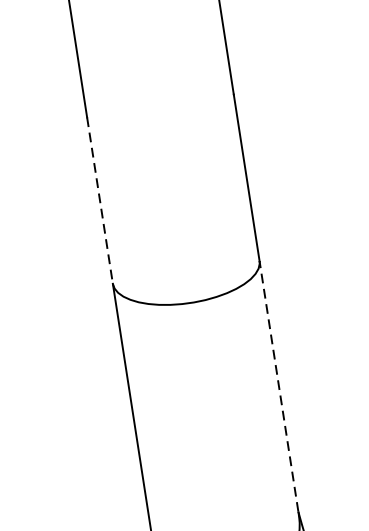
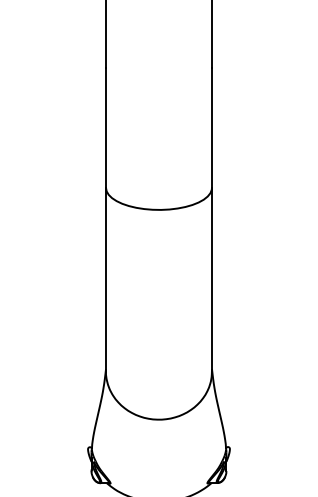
line: (100, 201) -> (106, 128), dashed -> solid
line: (278, 386) -> (211, 278), dashed -> solid

